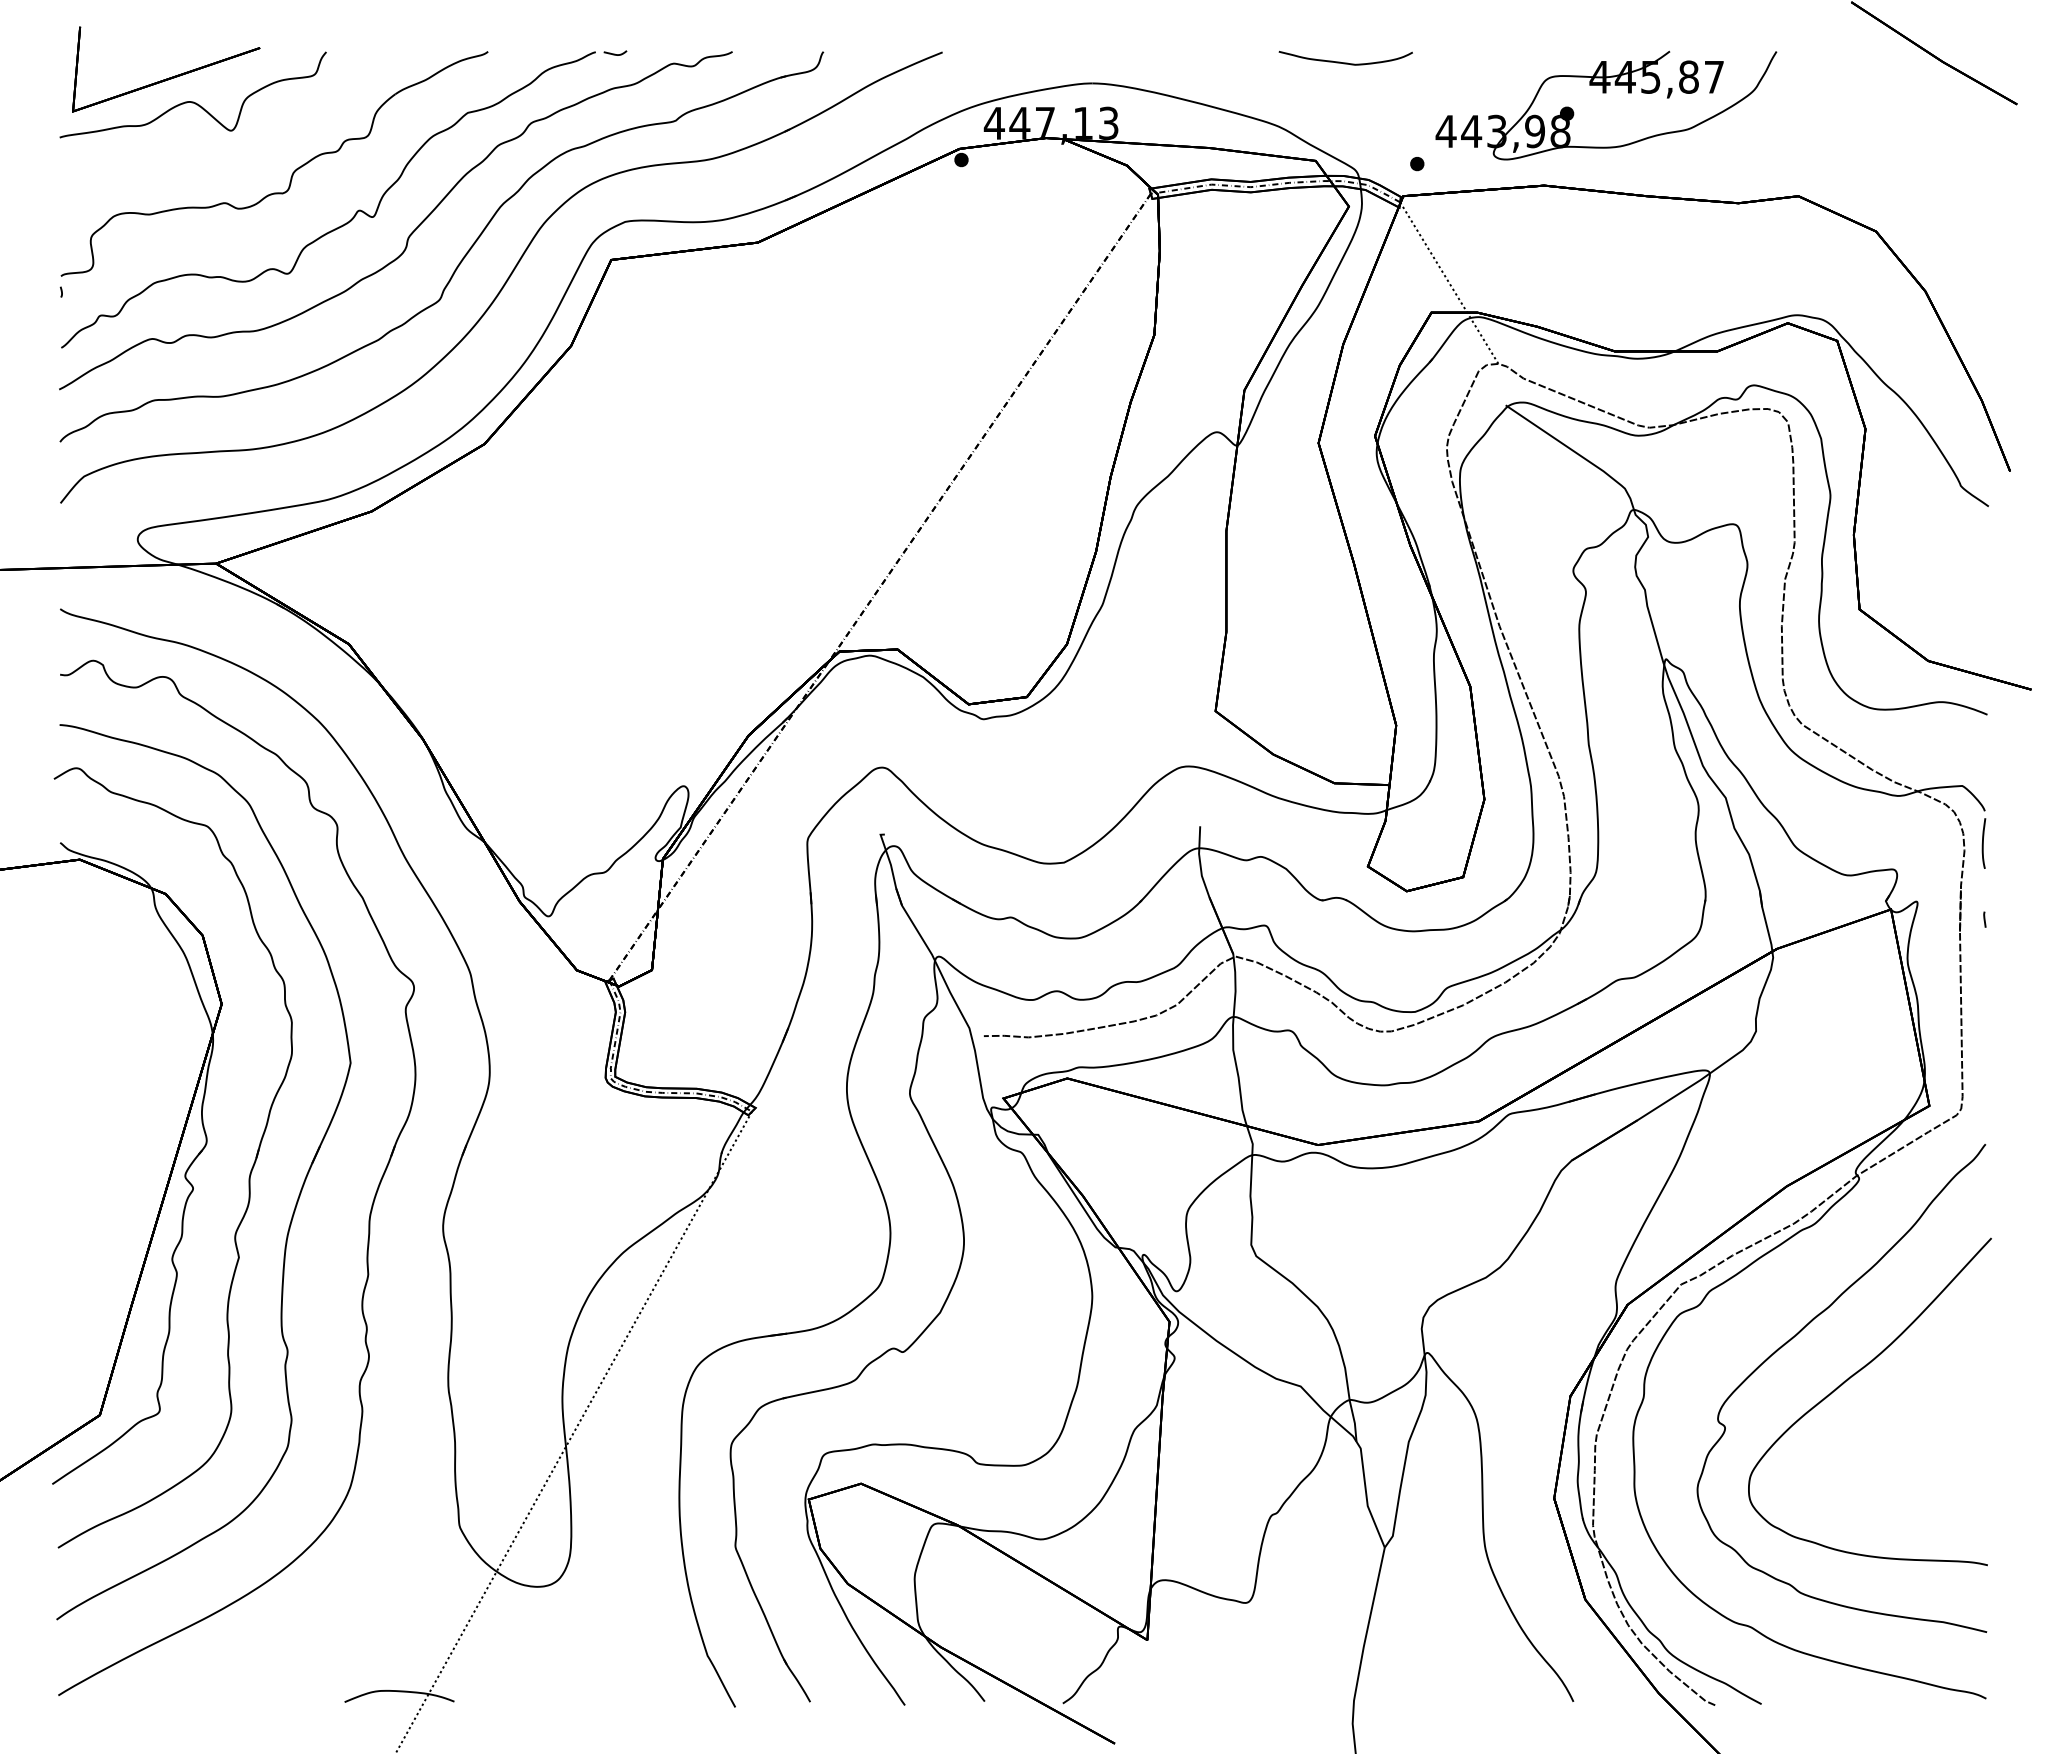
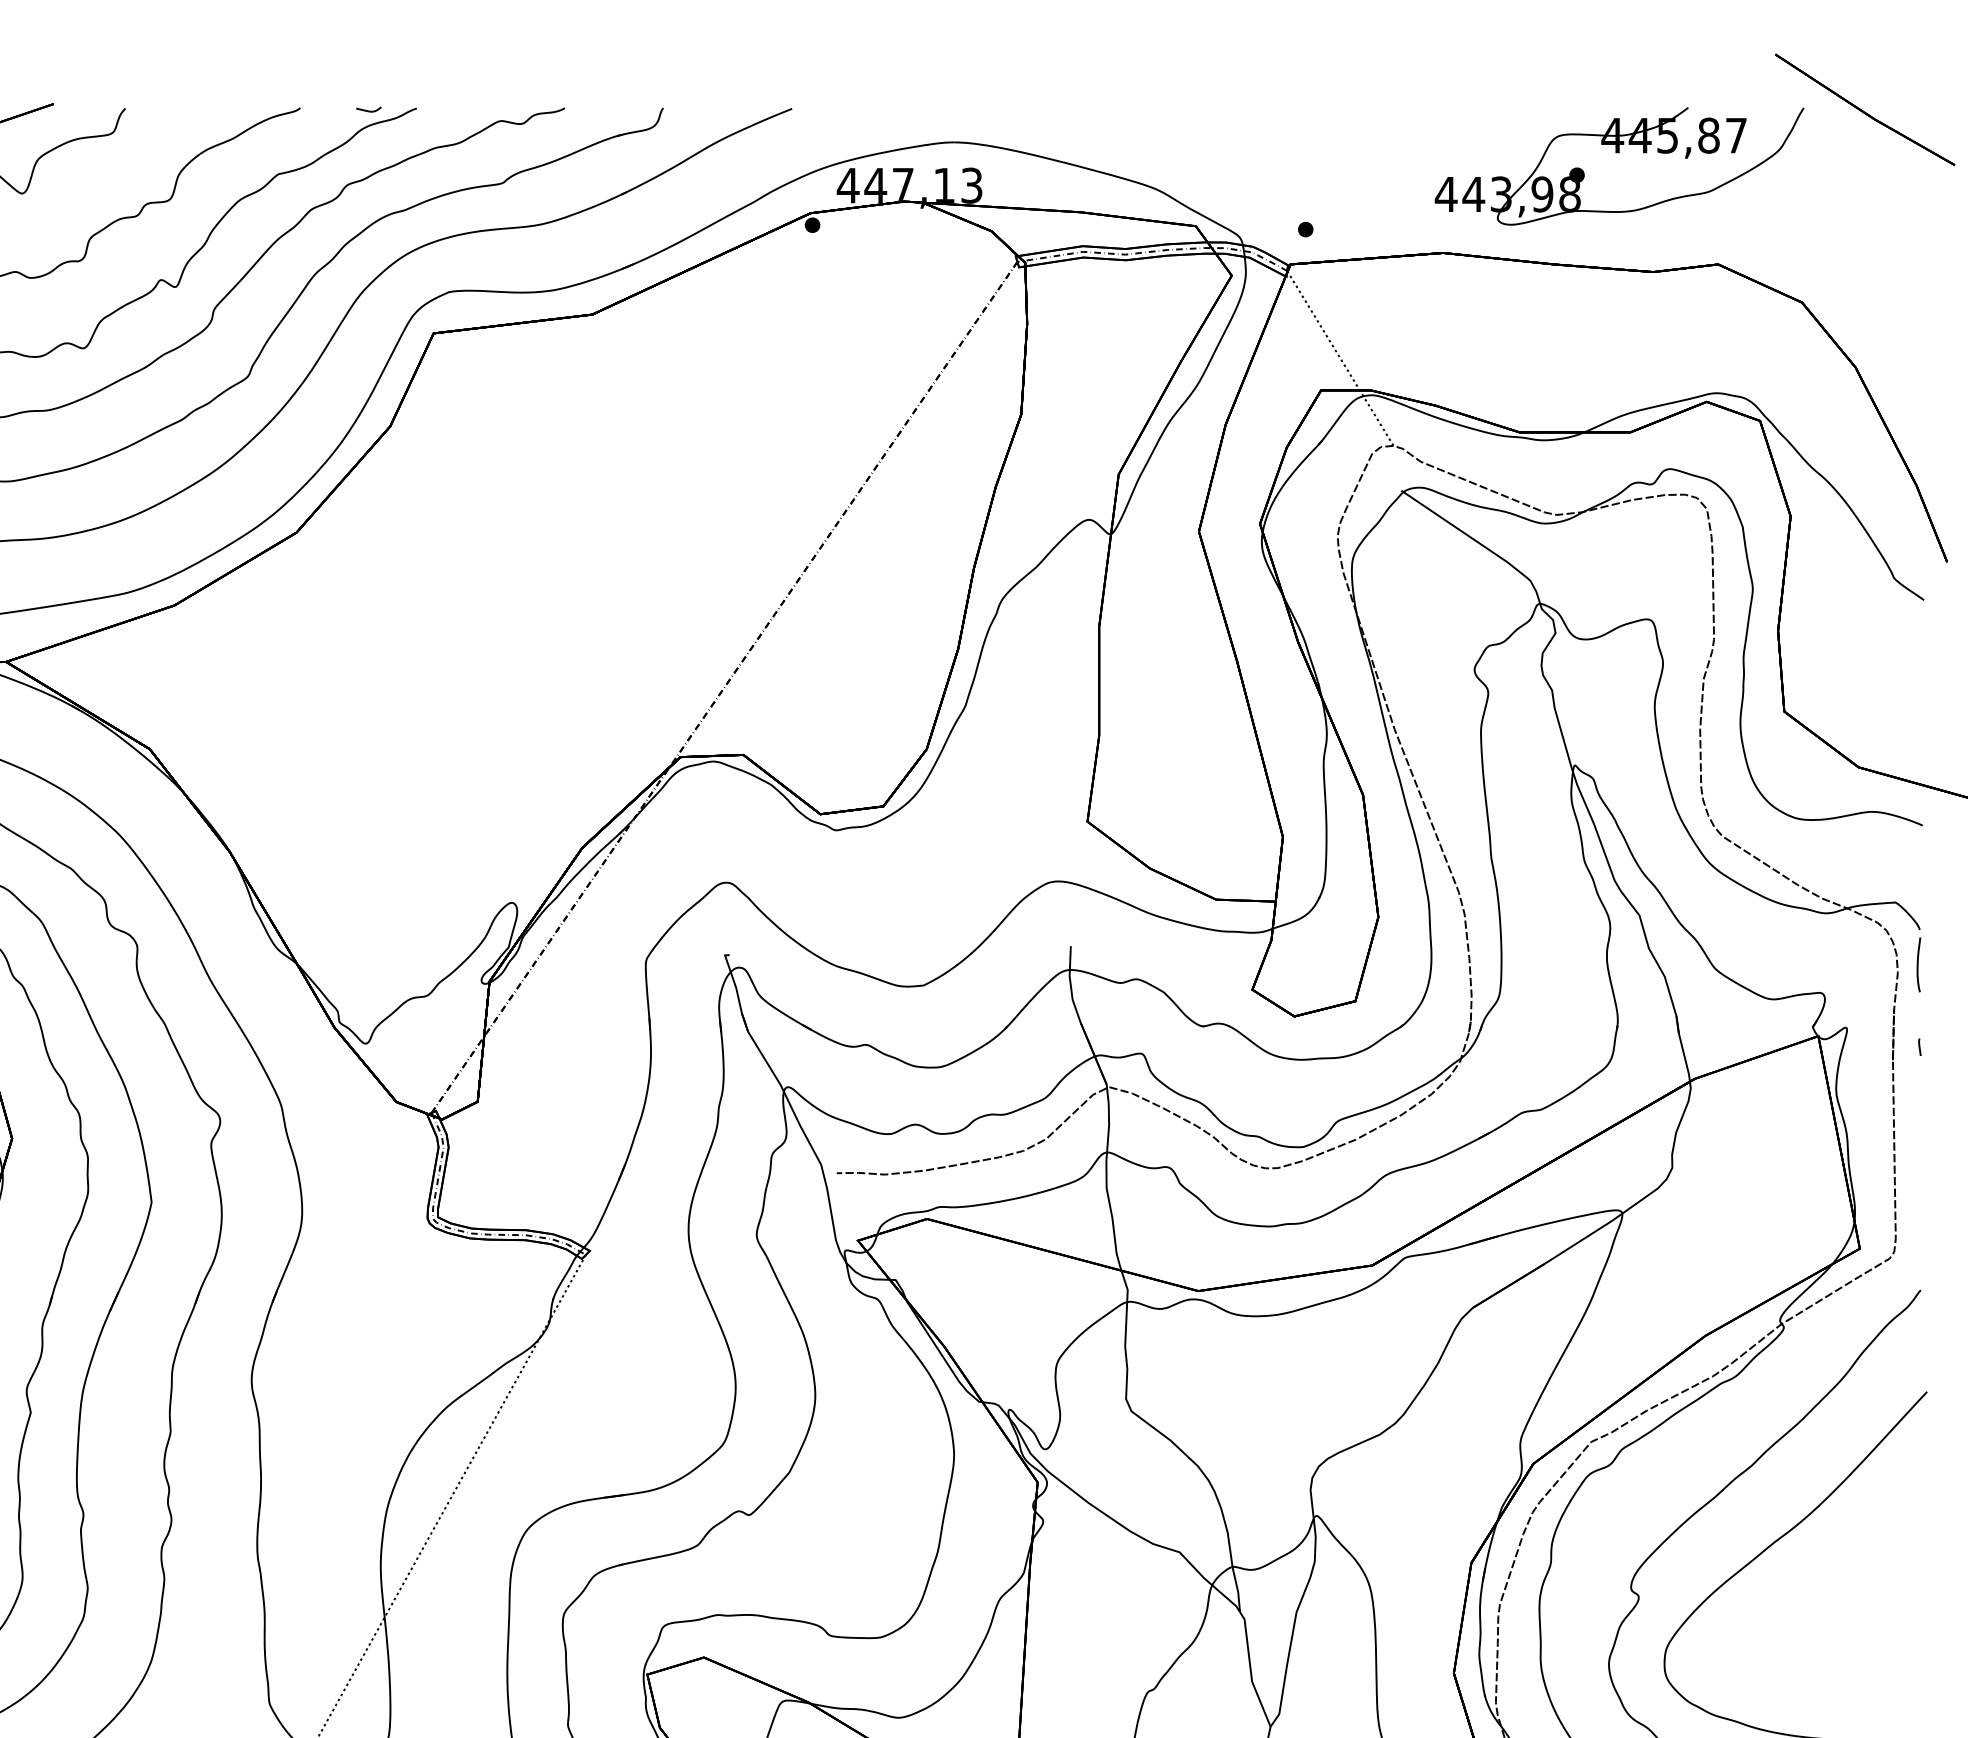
curve: (615, 53) -> (368, 110), moved
curve: (1345, 62) -> (1228, 119), removed
part: (1606, 93) -> (1619, 153), moved

